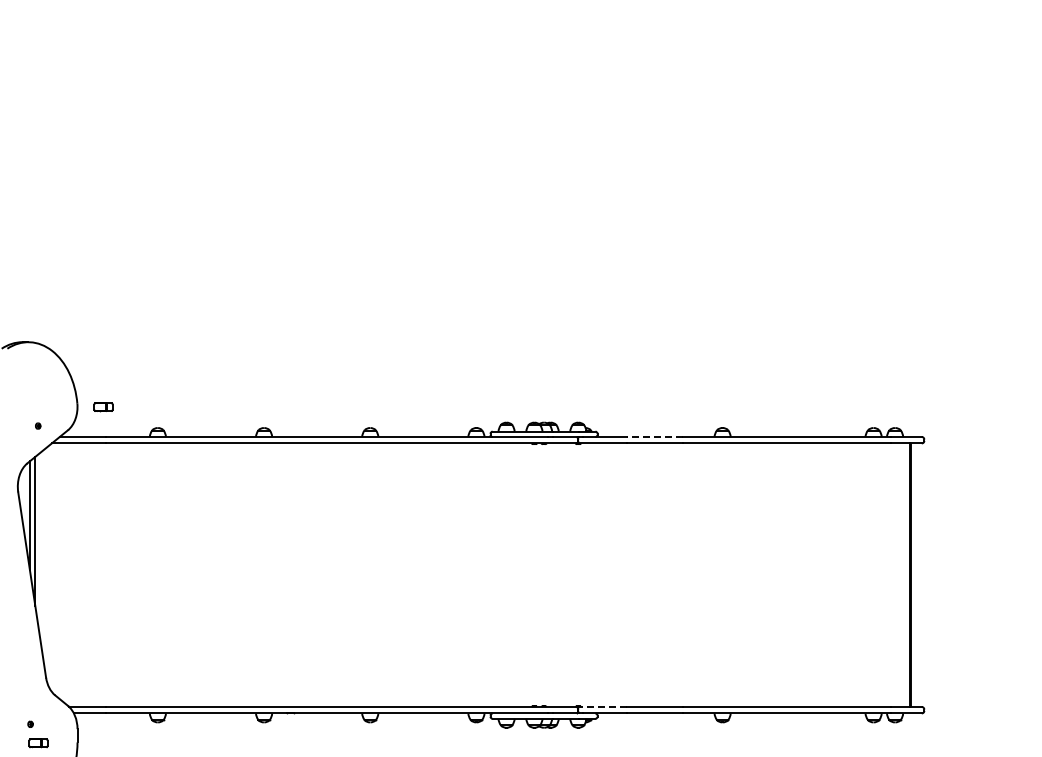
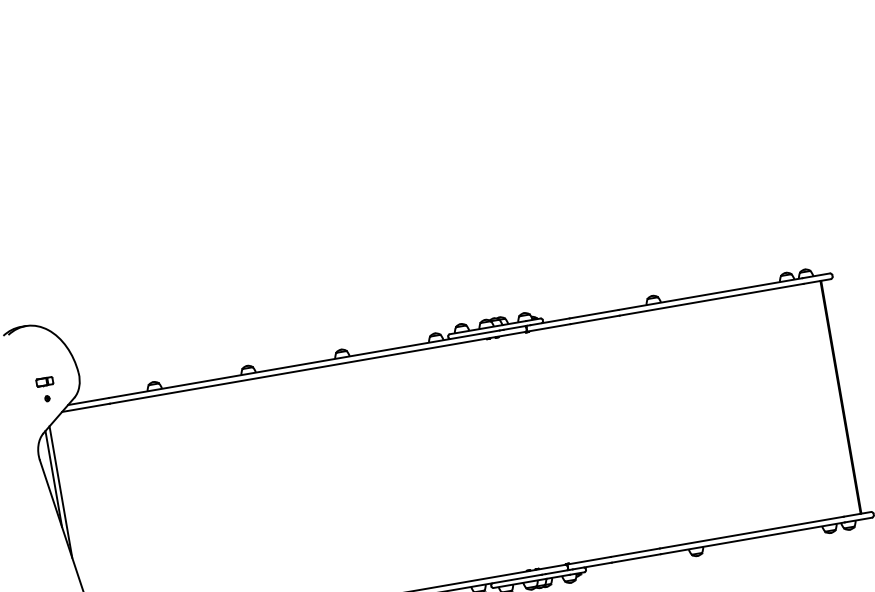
part: (103, 407) -> (44, 382), moved
line: (655, 437) -> (594, 314), dashed -> solid
line: (601, 707) -> (588, 561), dashed -> solid

